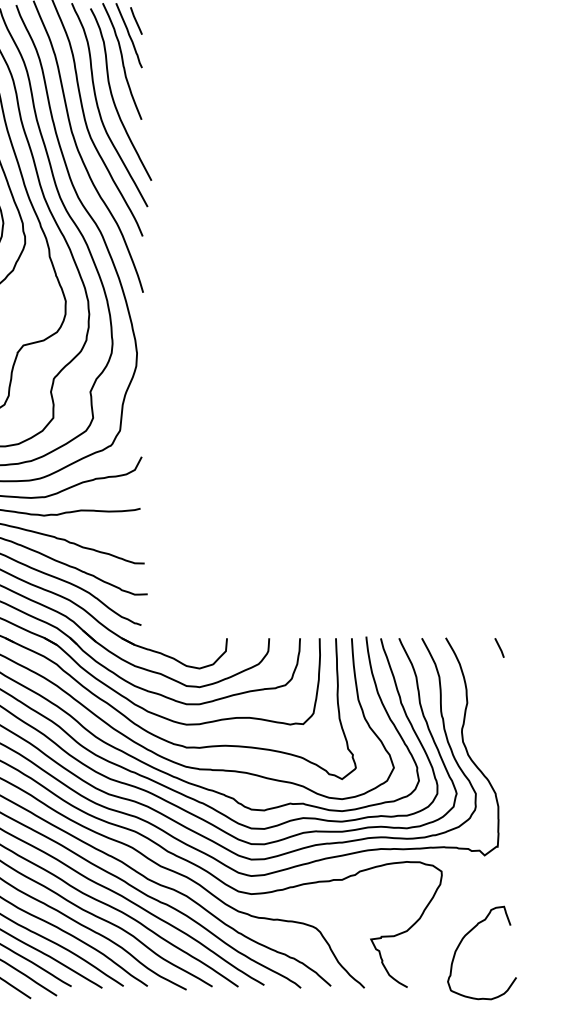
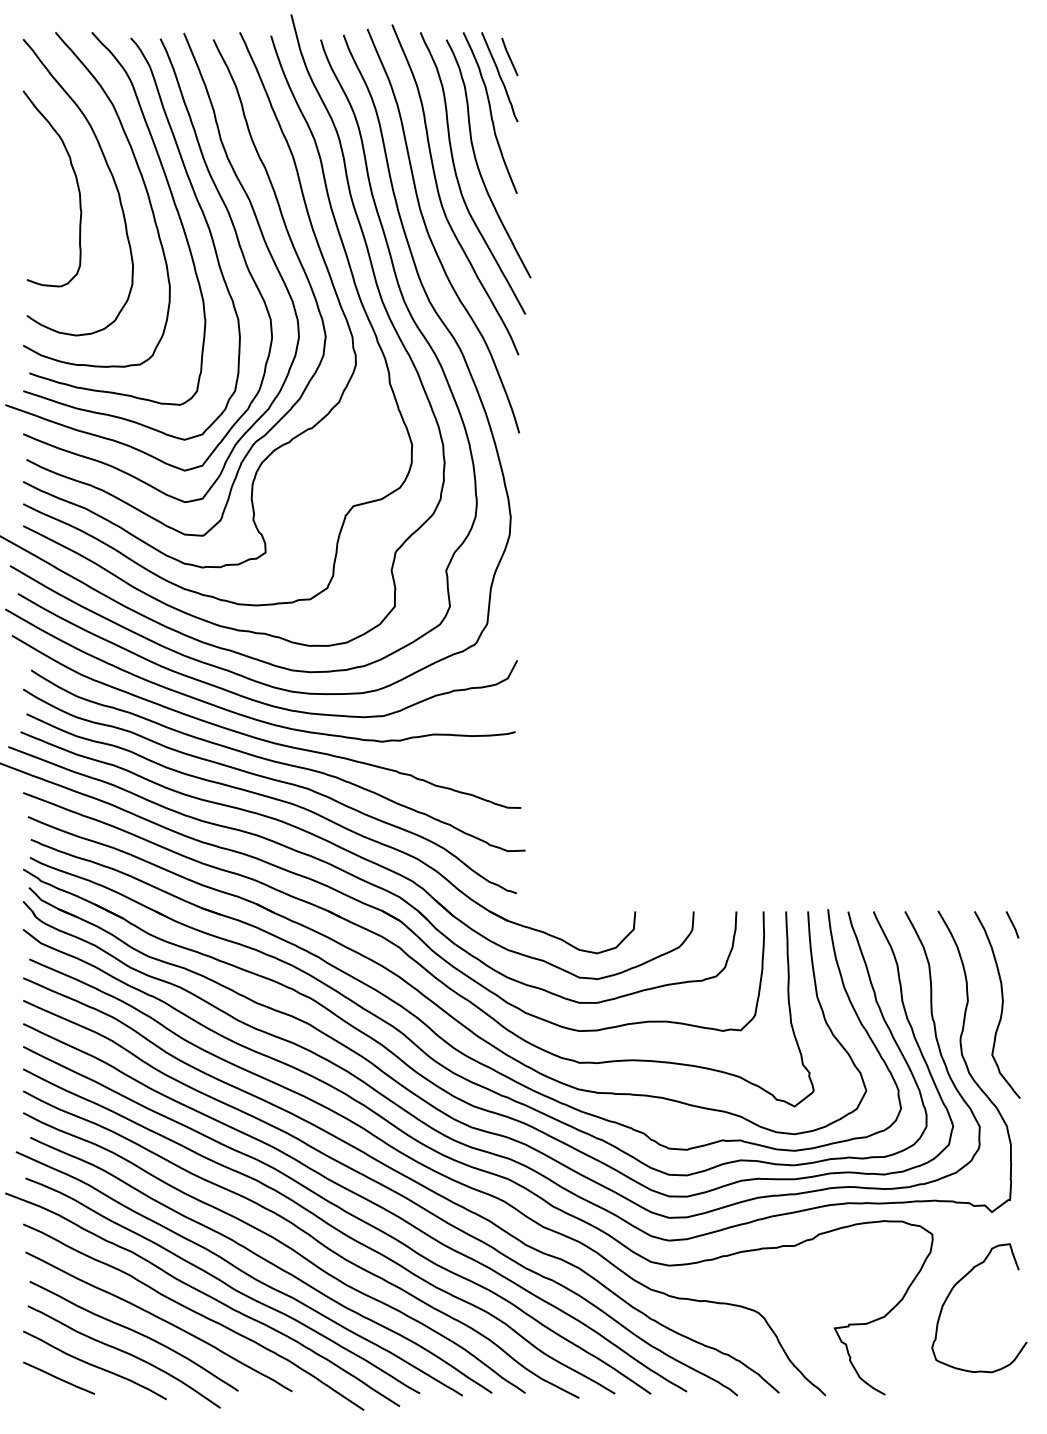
curve: (491, 705) -> (1001, 1004), added
curve: (461, 943) -> (950, 1294), moved

